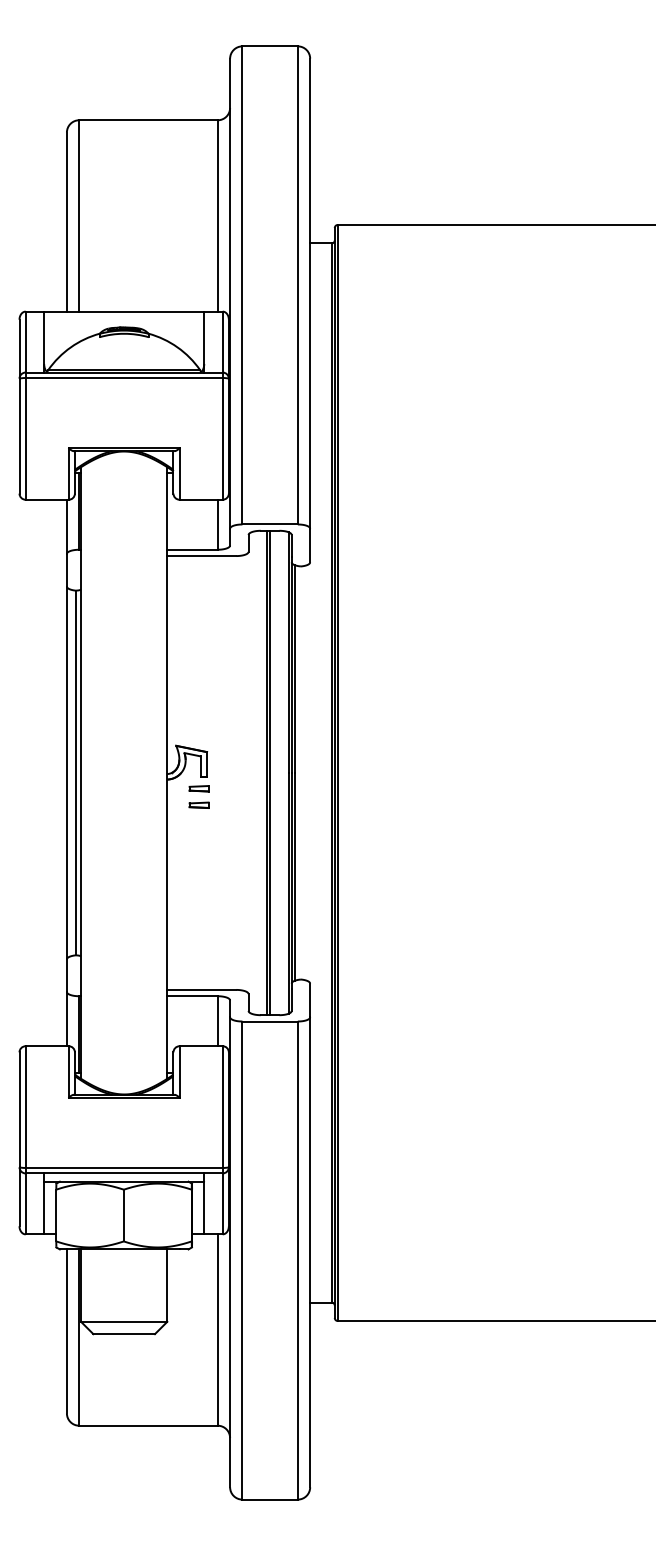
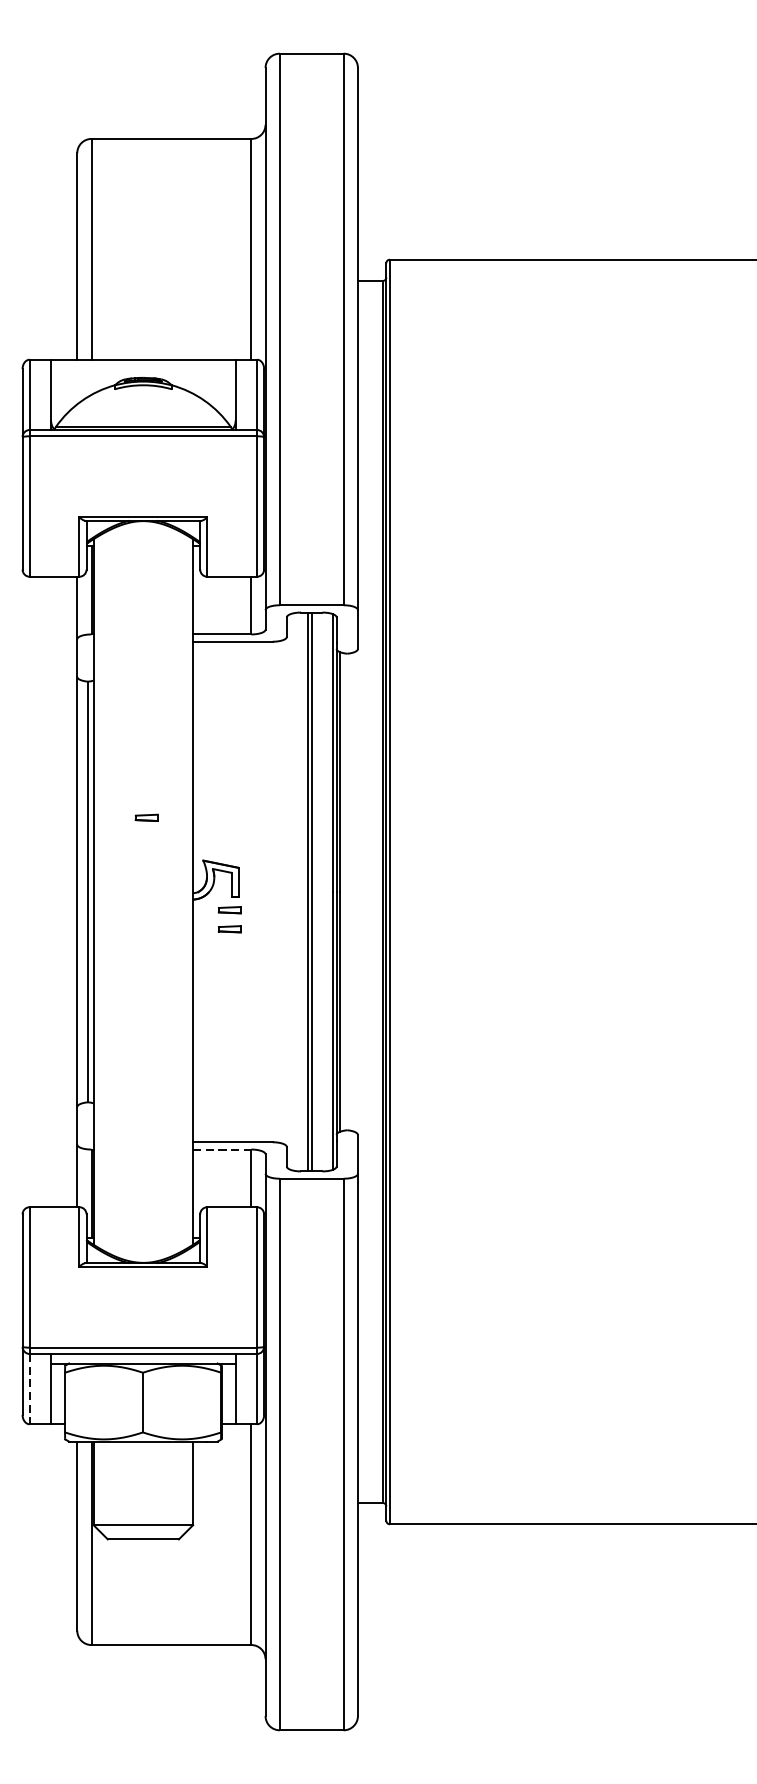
part: (126, 708) -> (146, 817), added
line: (193, 996) -> (223, 1149), solid -> dashed
line: (25, 1204) -> (29, 1389), solid -> dashed

